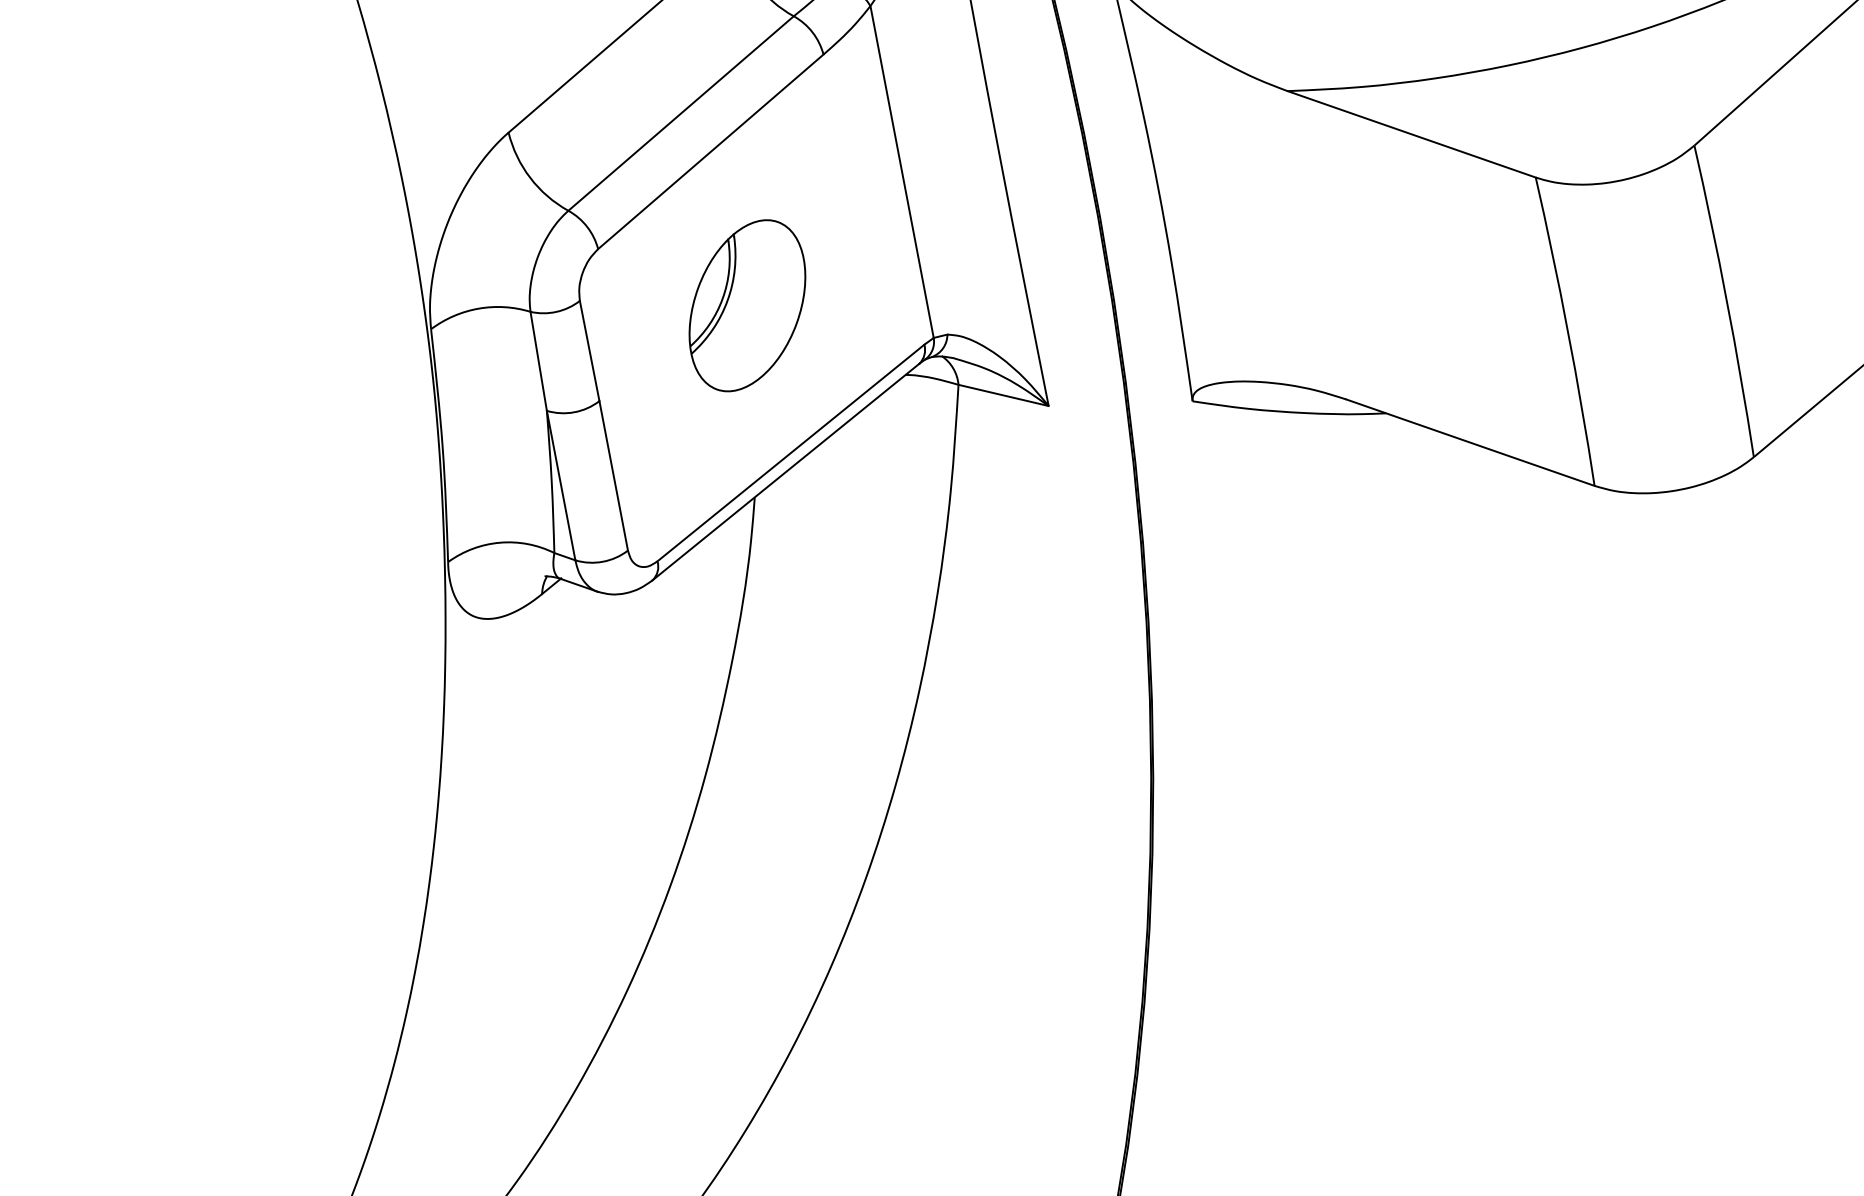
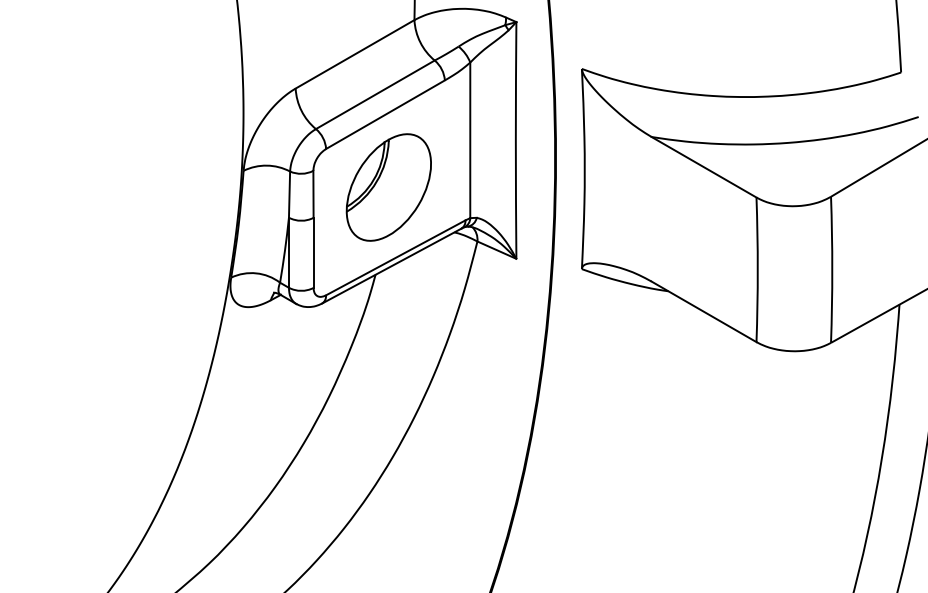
part: (746, 305) -> (388, 187), size x1.43

